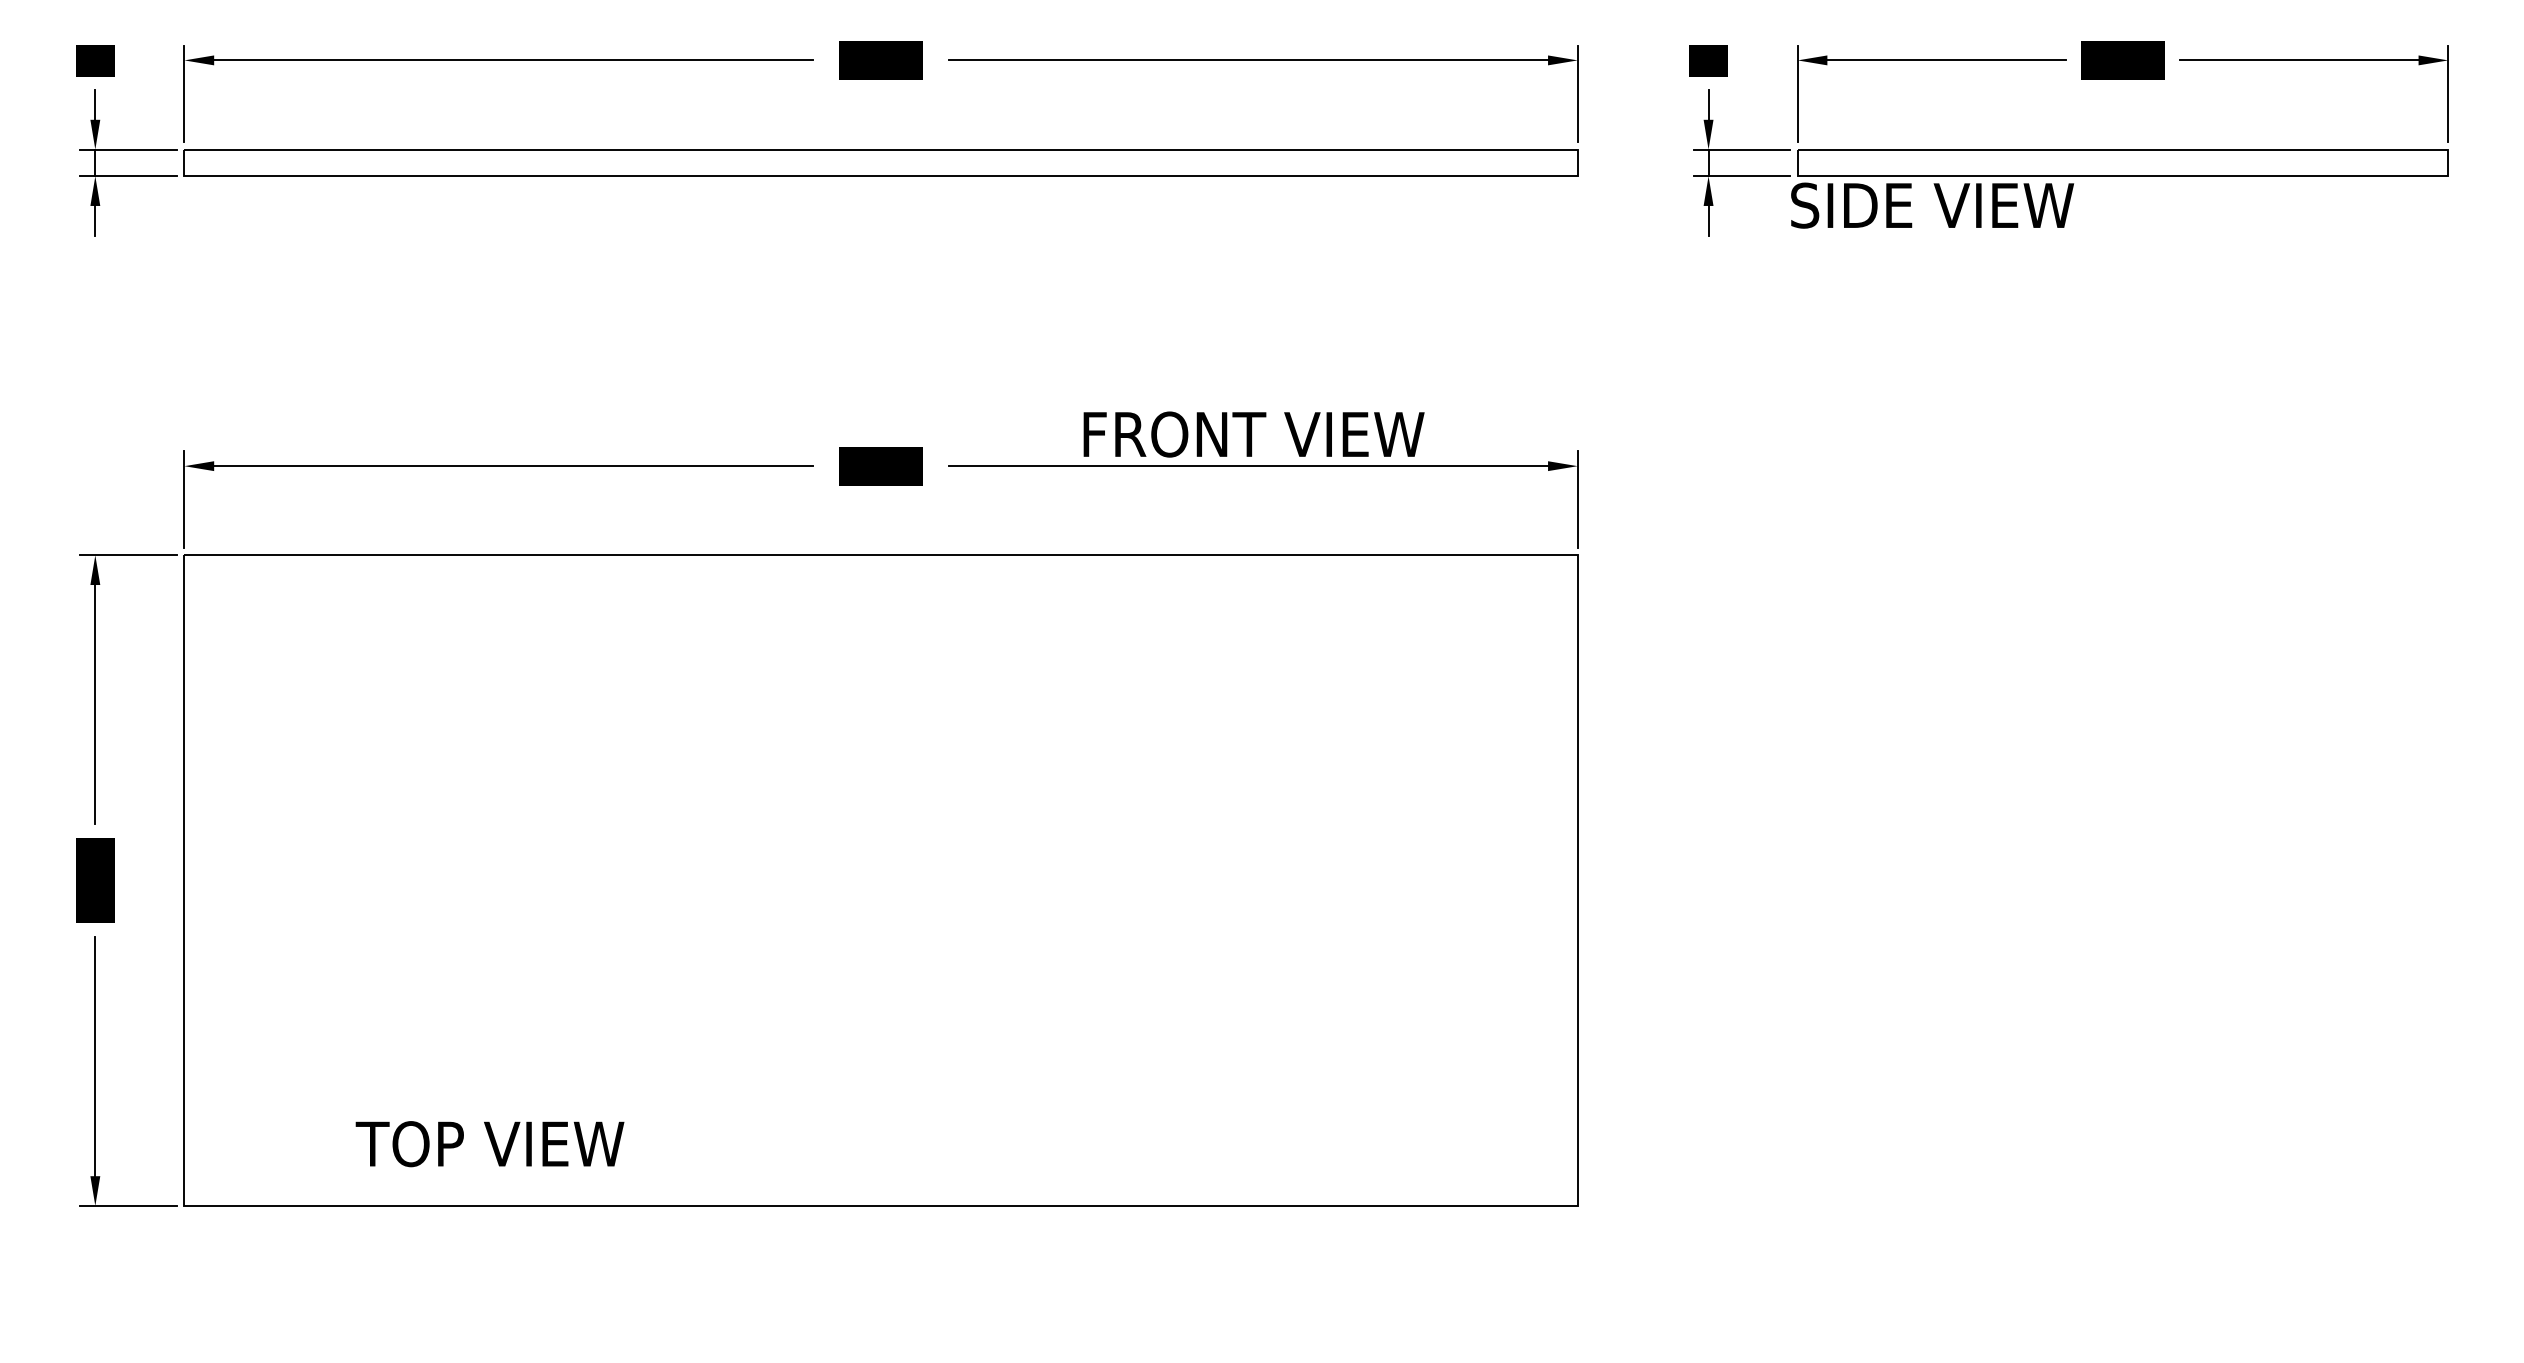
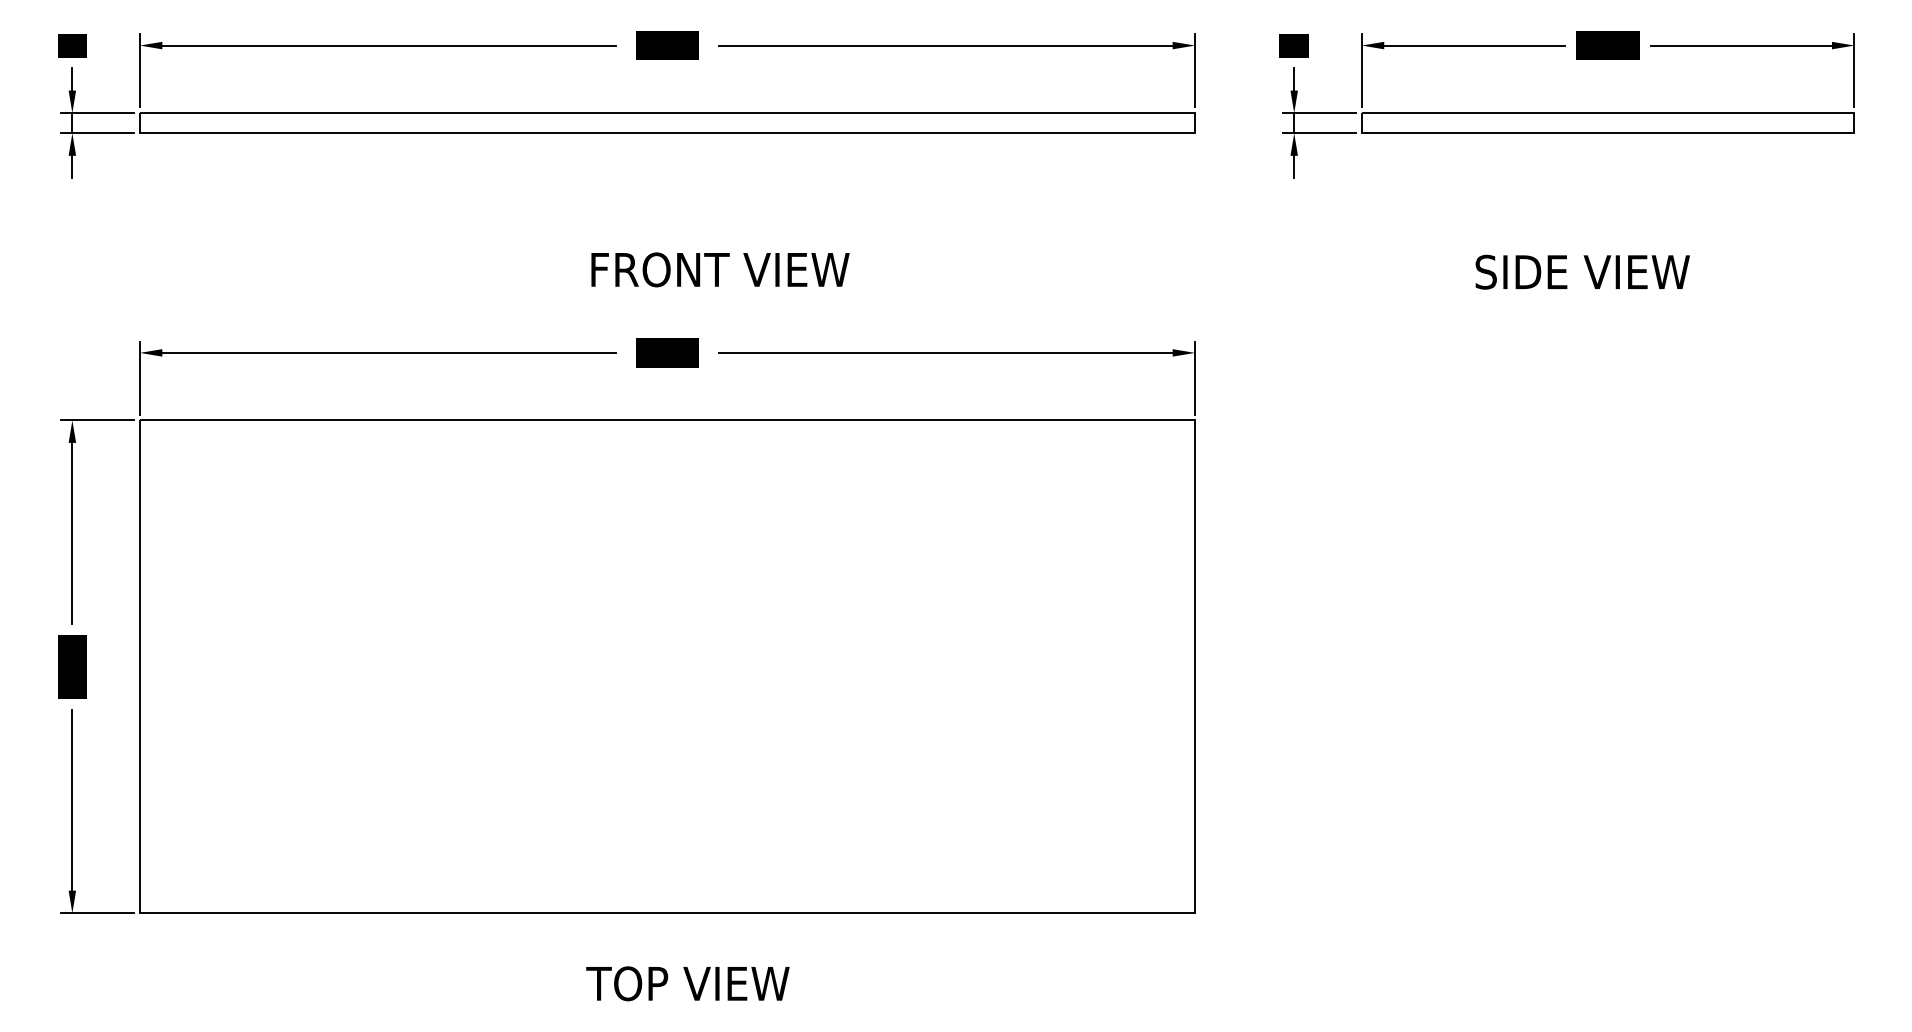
text: (1932, 205) -> (1582, 272), moved
text: (1253, 434) -> (720, 269), moved
text: (489, 1144) -> (687, 984), moved

